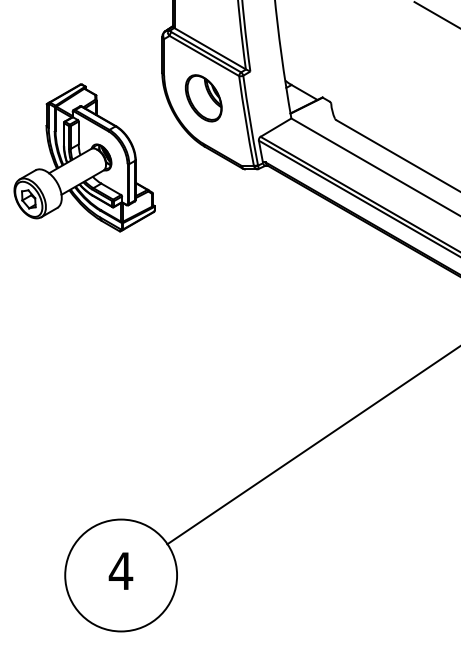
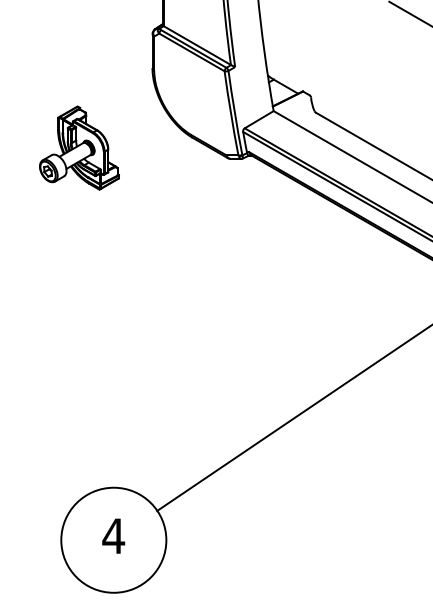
part: (203, 98) -> (191, 92), removed
part: (84, 157) -> (79, 147), size x0.6

